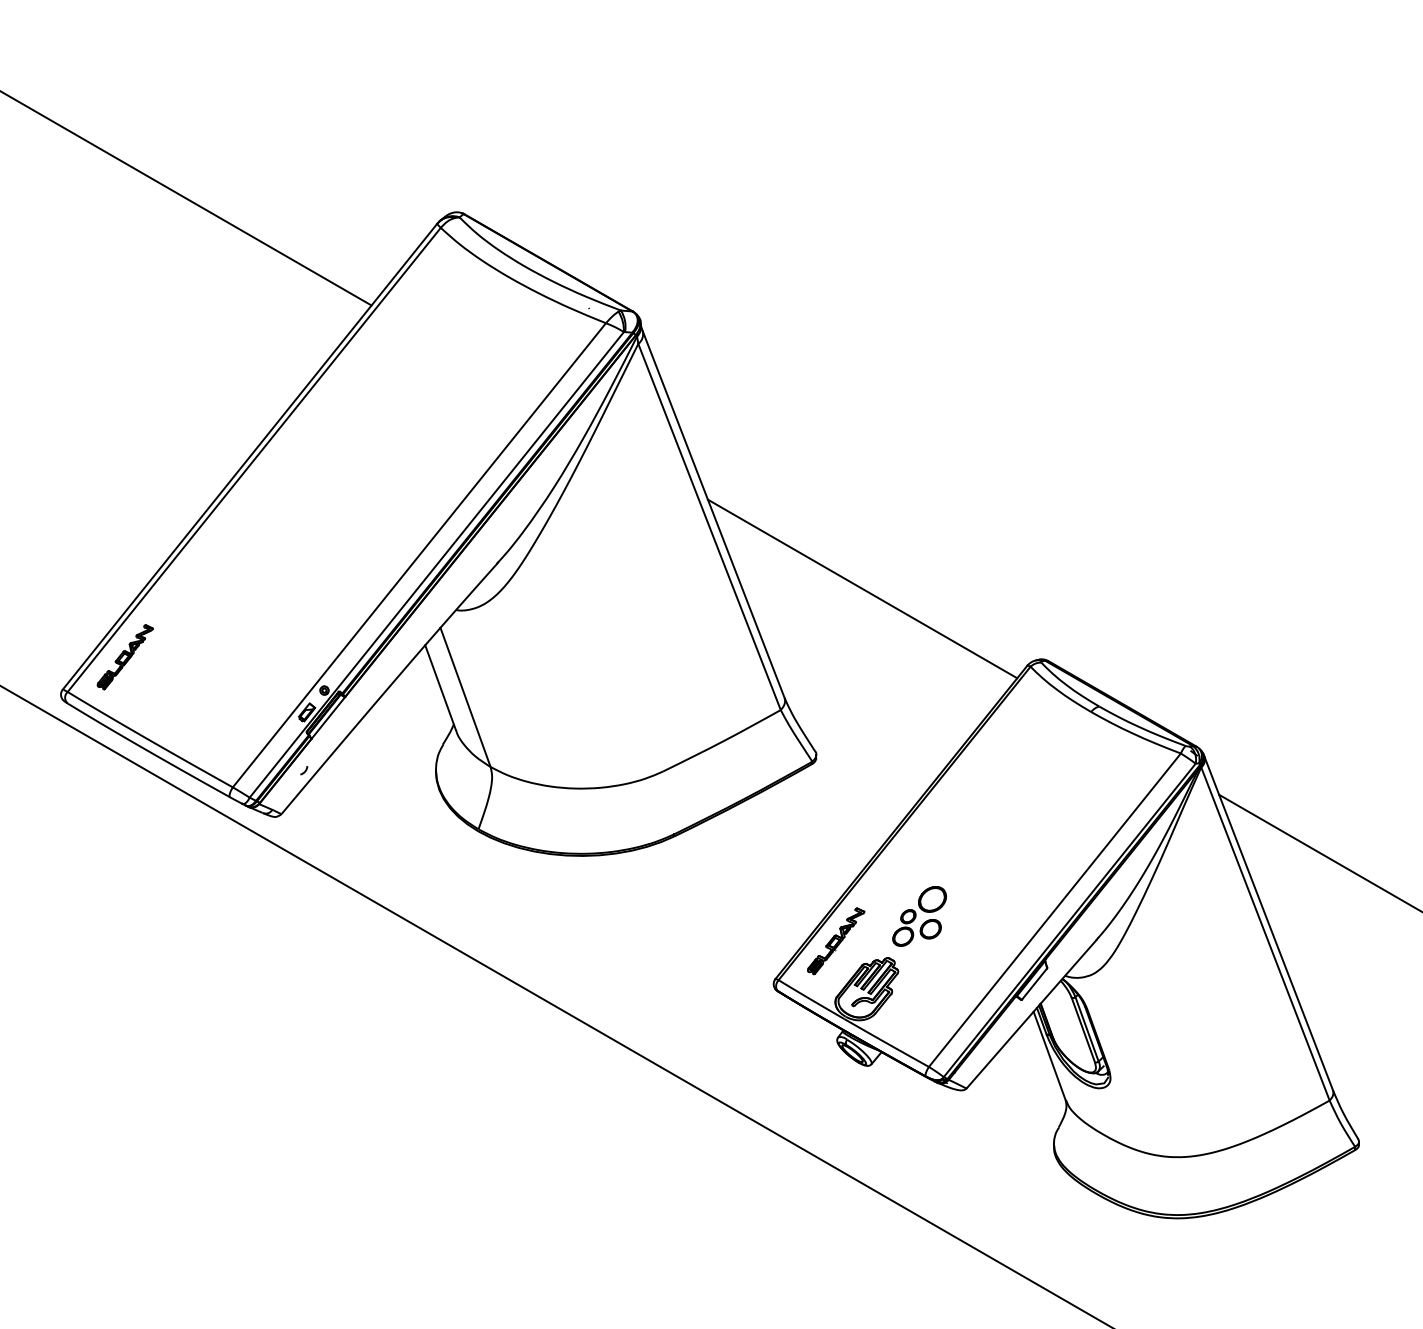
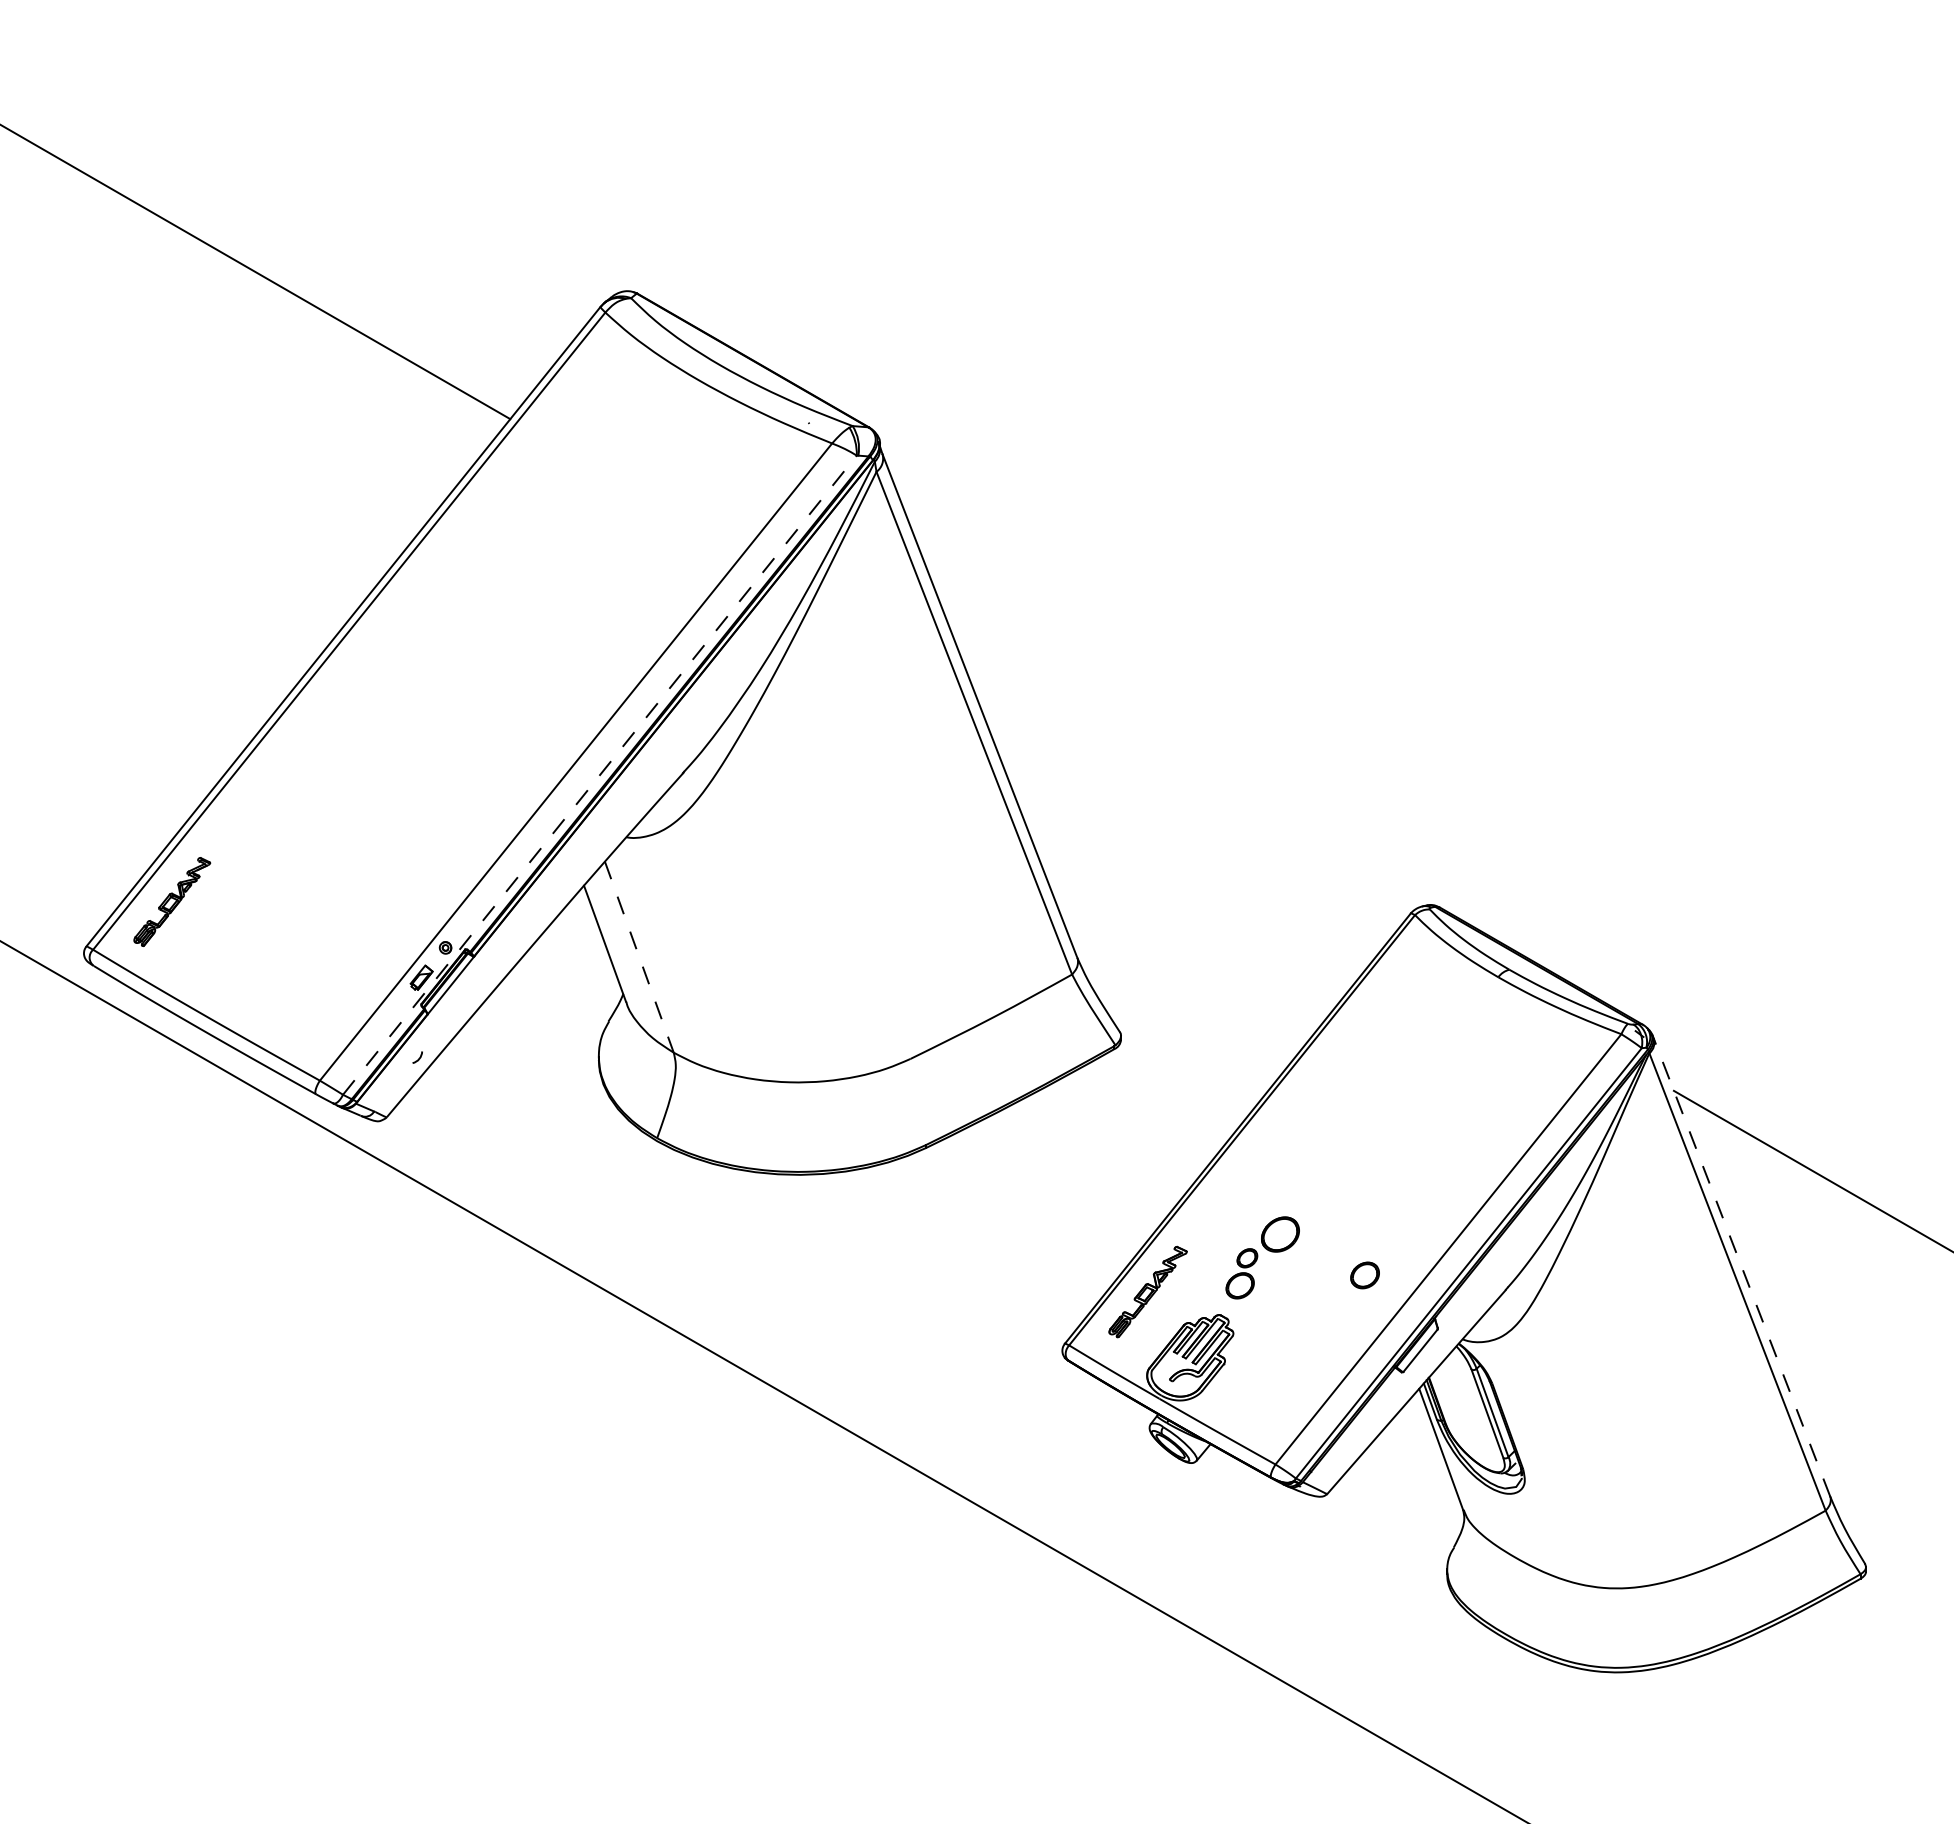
line: (437, 564) -> (600, 774), solid -> dashed
line: (862, 588) -> (1184, 807), removed
line: (465, 697) -> (639, 957), solid -> dashed
line: (1269, 923) -> (1742, 1267), solid -> dashed
part: (930, 929) -> (1364, 1275), moved

